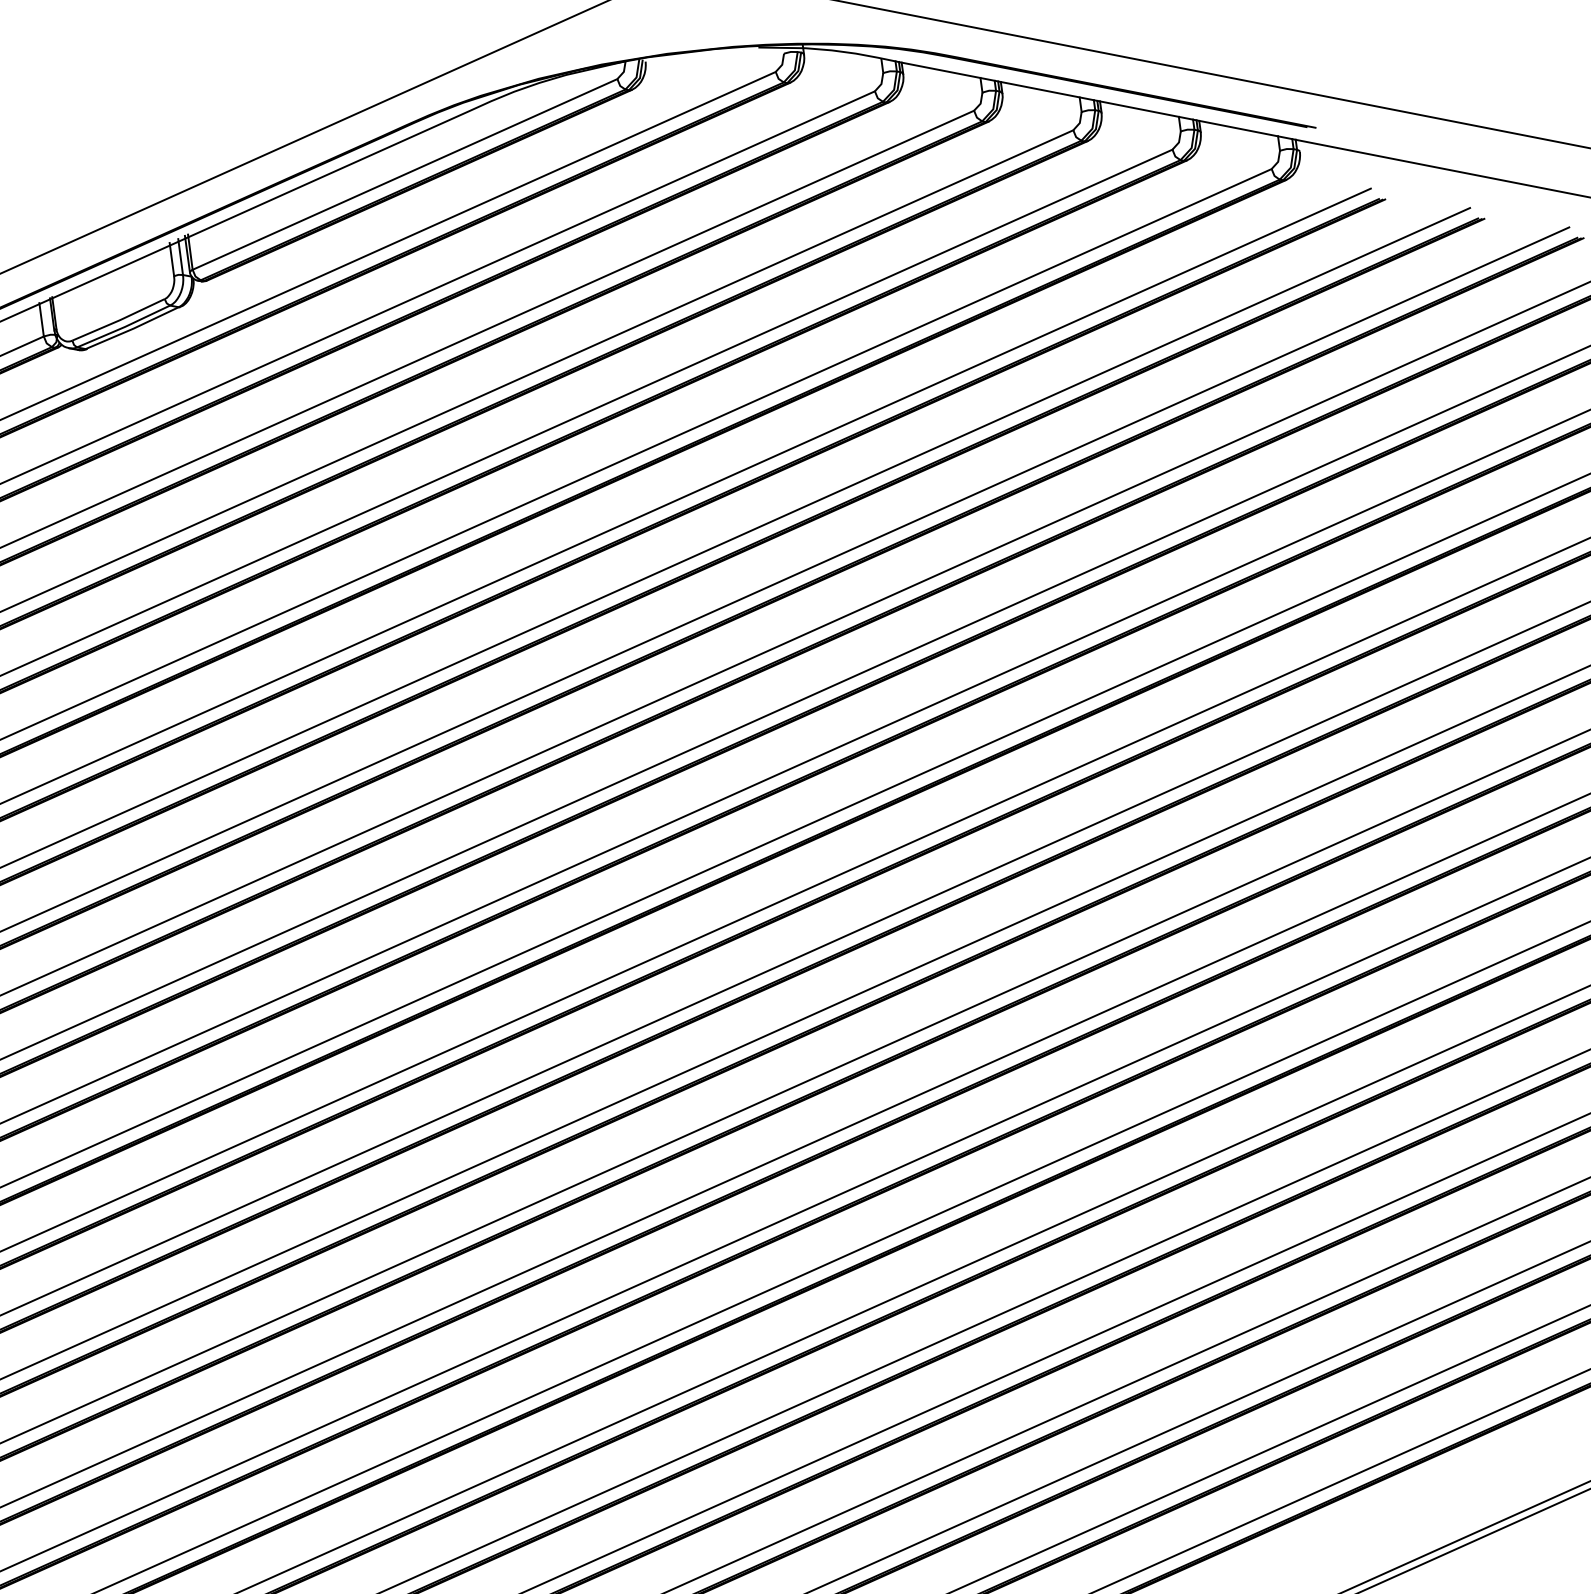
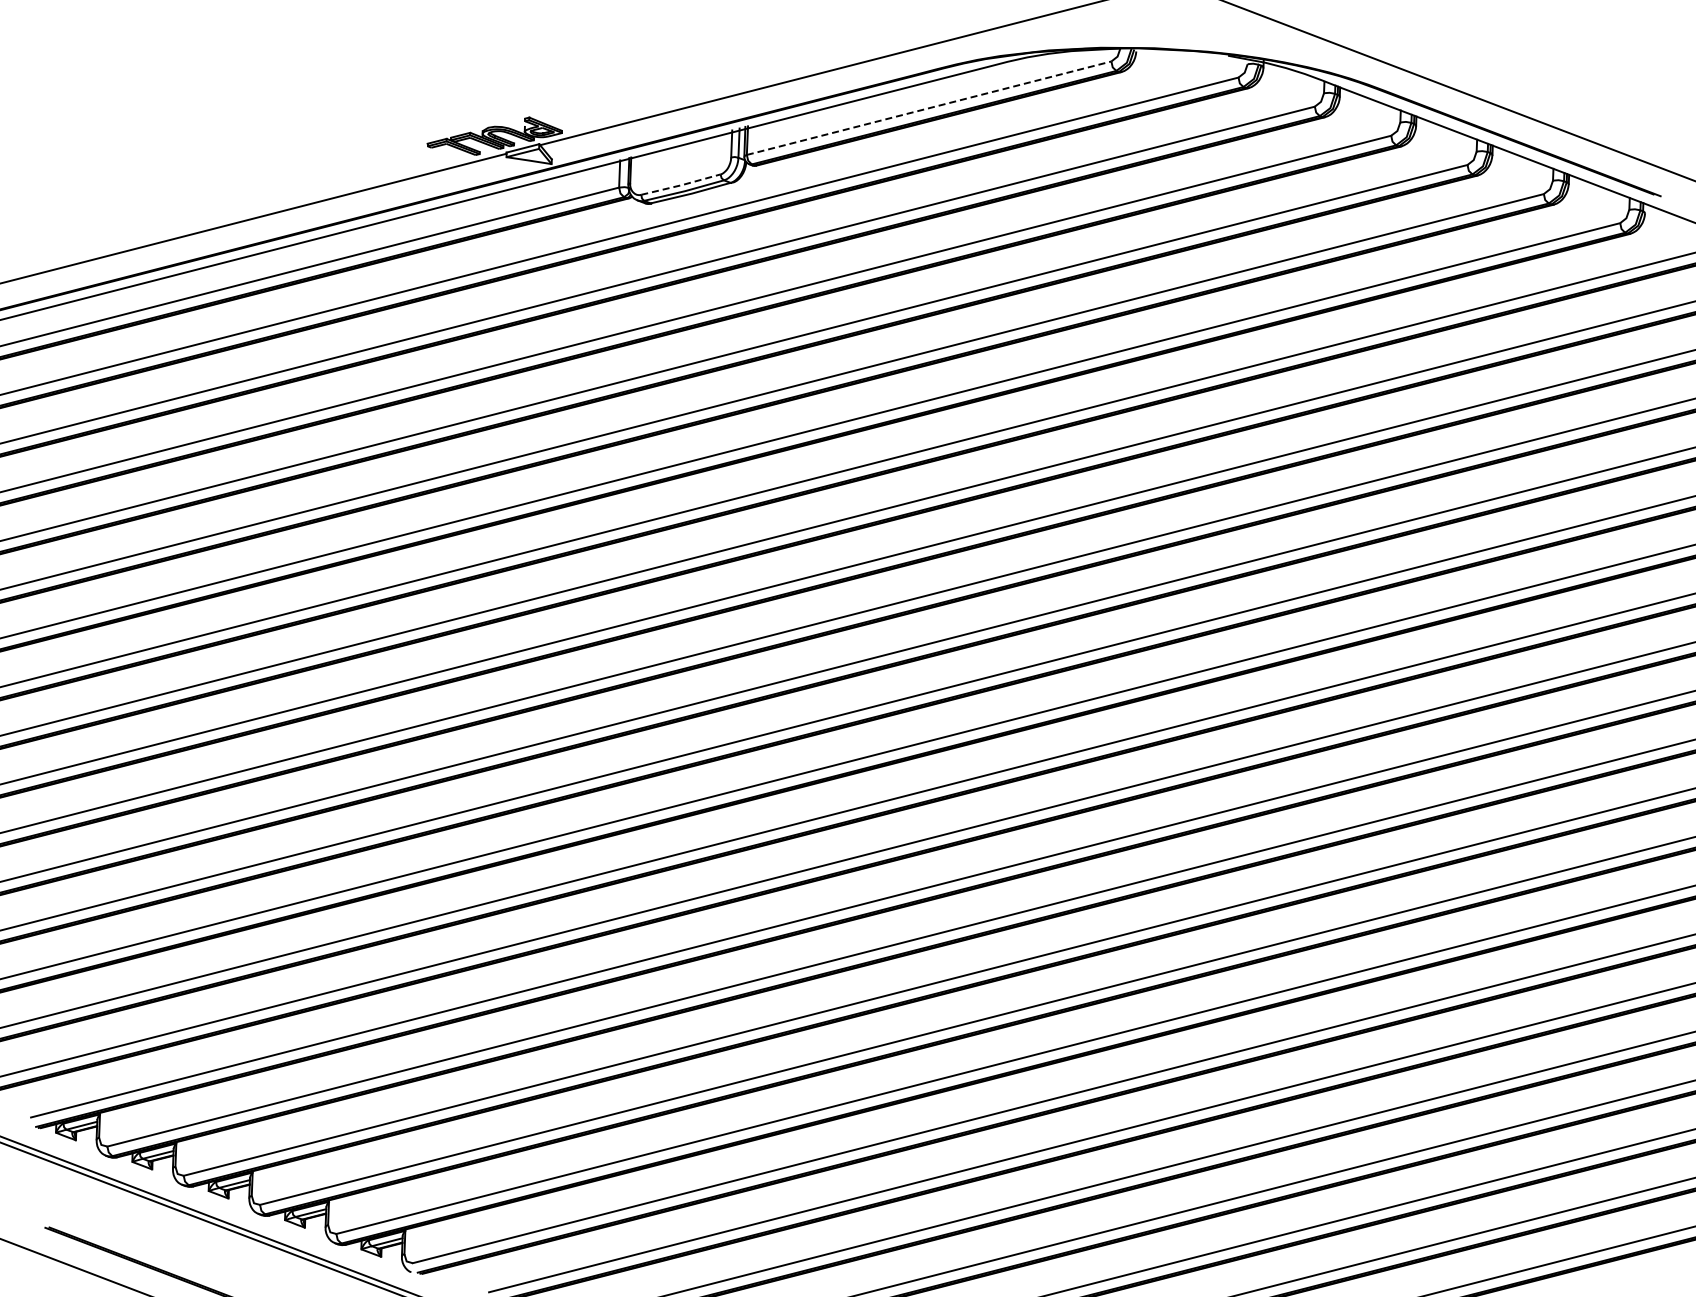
line: (405, 174) -> (929, 108), solid -> dashed
line: (119, 320) -> (681, 185), solid -> dashed

